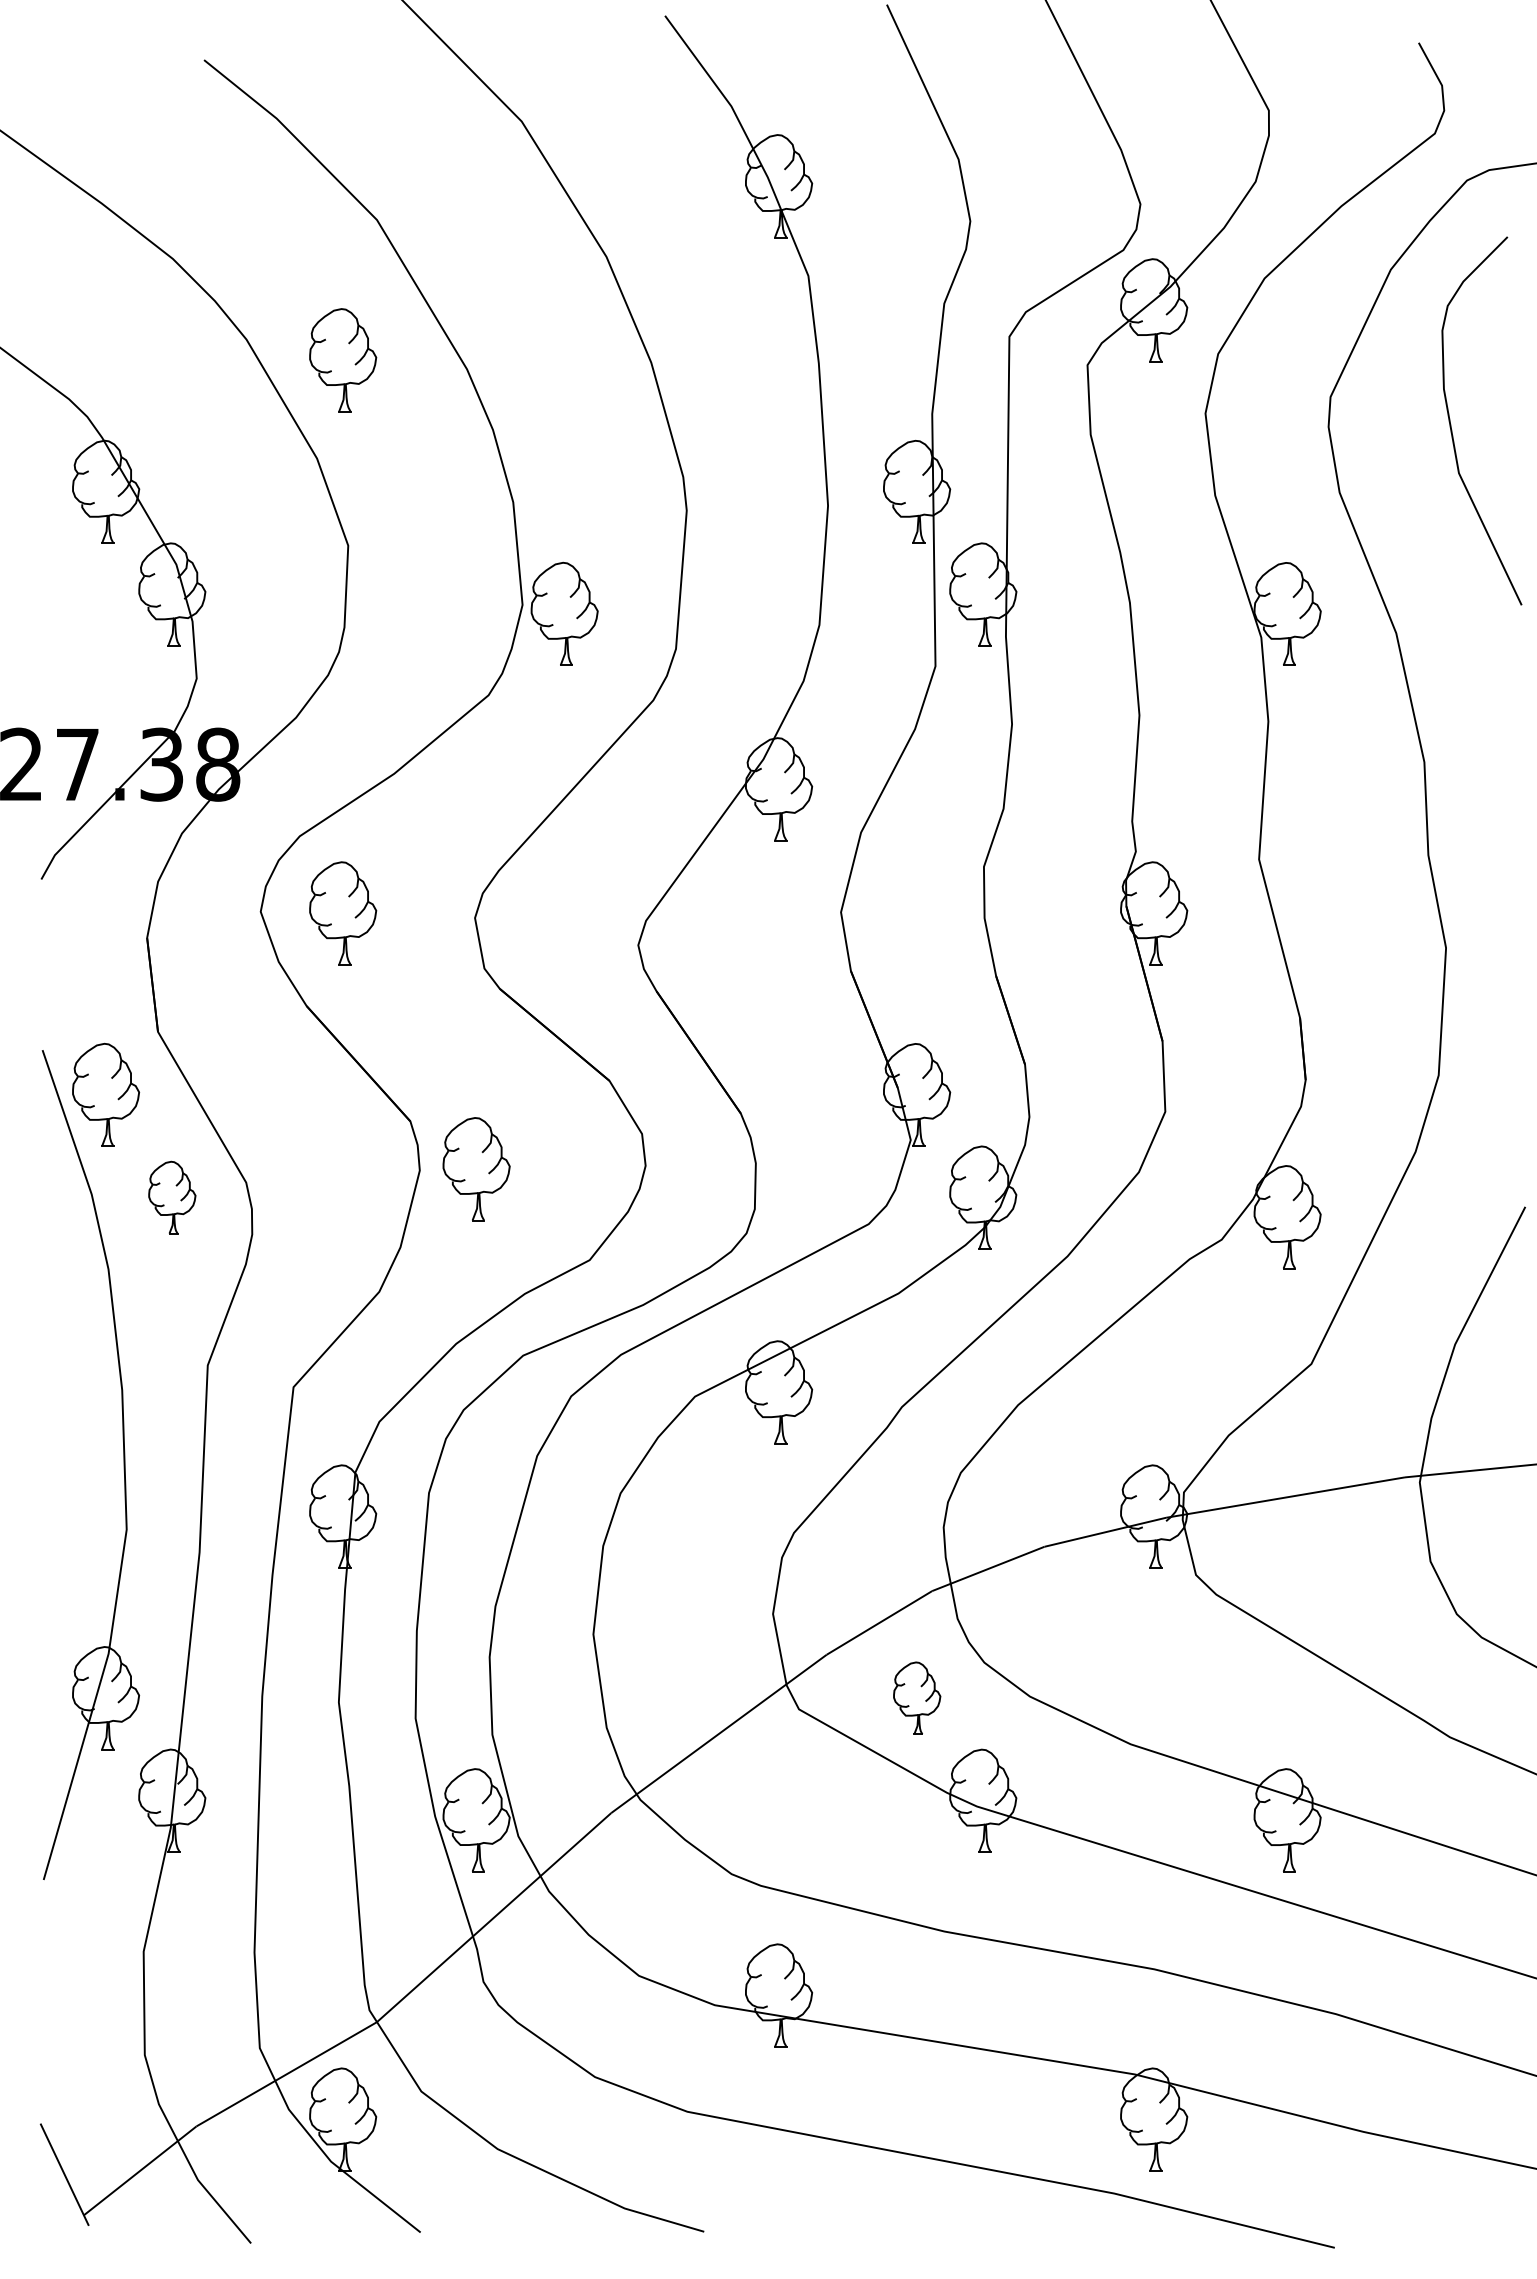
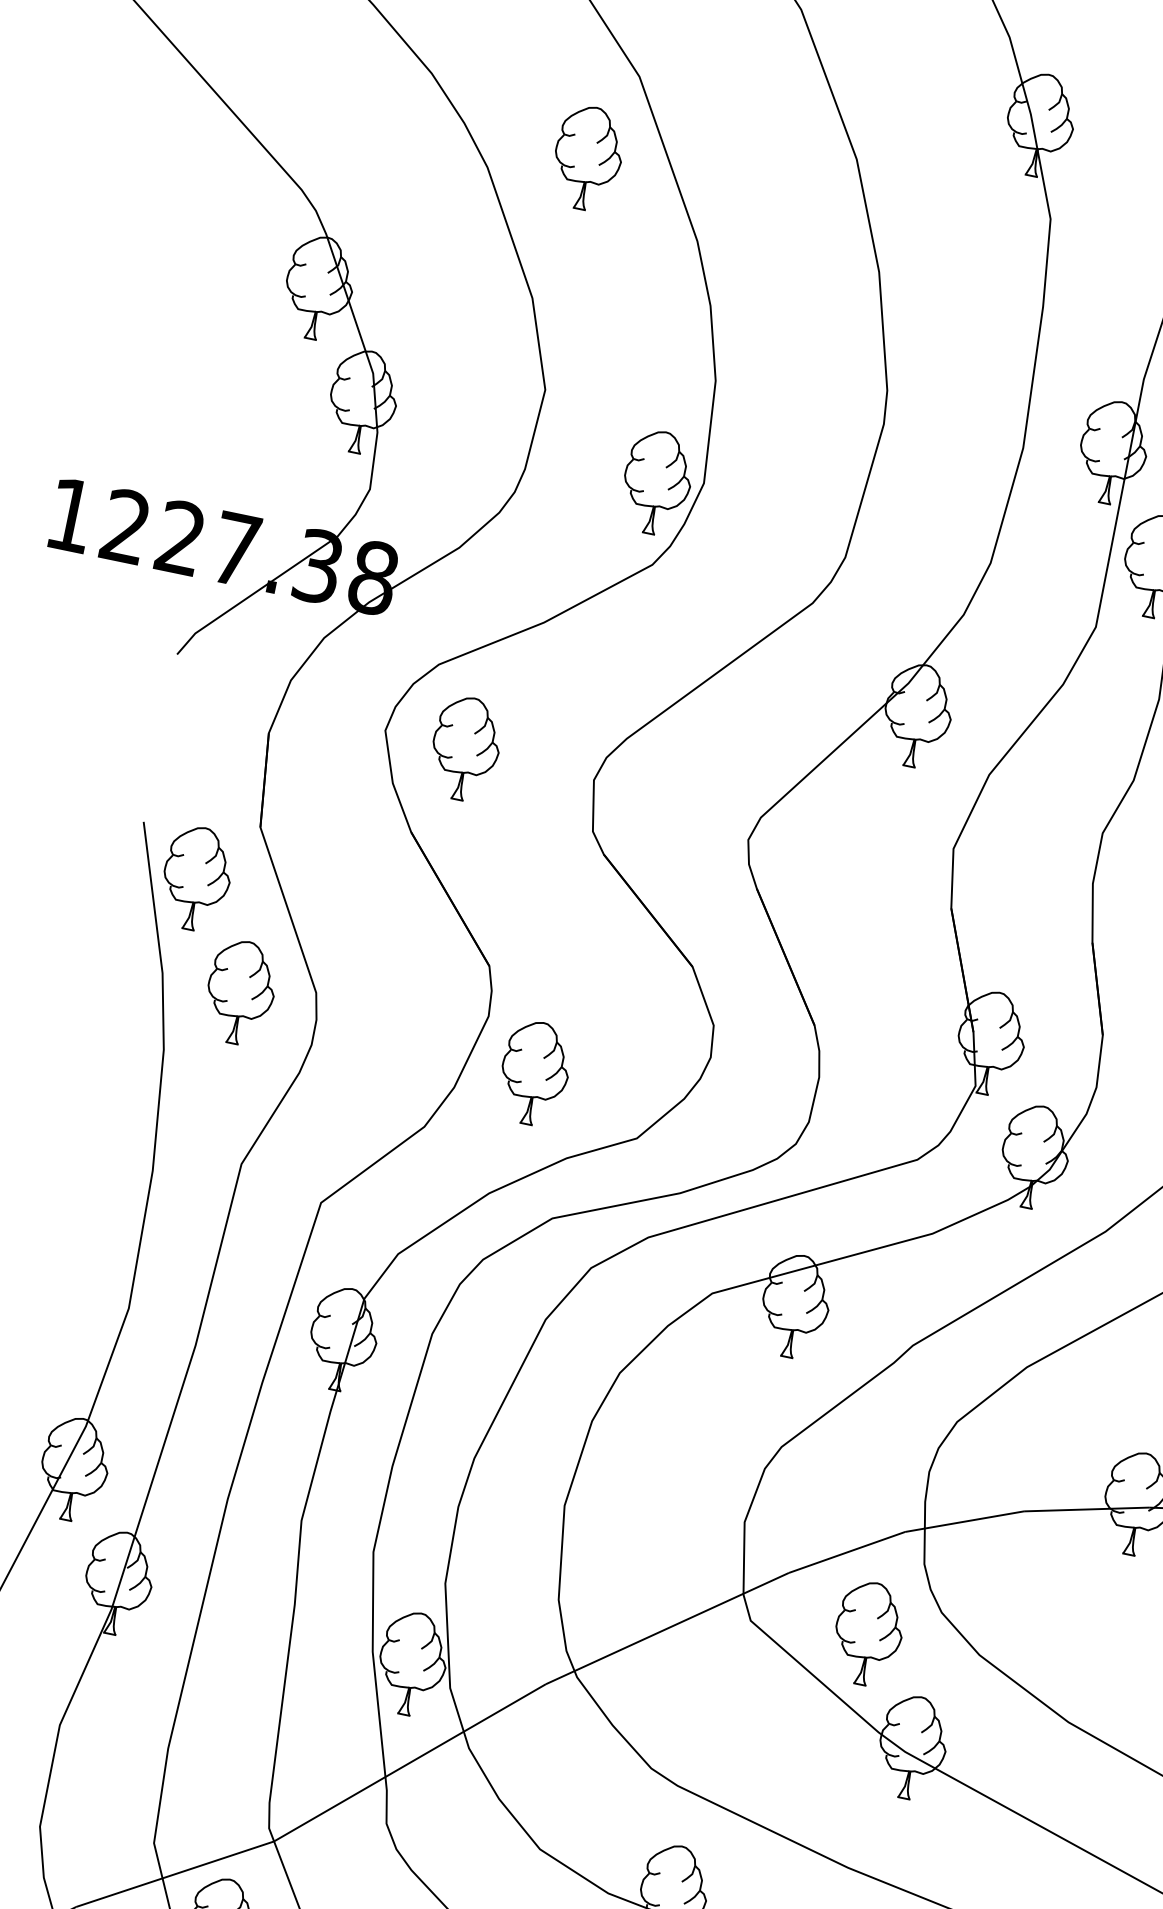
part: (343, 360) -> (588, 158), moved
part: (564, 613) -> (657, 482), moved
part: (476, 1169) -> (534, 1073), moved
part: (172, 1197) -> (241, 992), size x1.43
part: (917, 1698) -> (868, 1634), size x1.43

